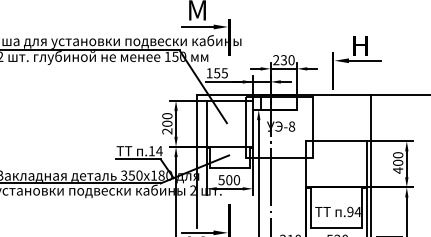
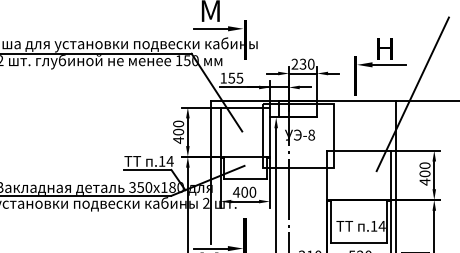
line: (386, 88) -> (412, 94), added
text: (167, 130) -> (178, 139), 200 -> 400
text: (221, 180) -> (236, 192), 500 -> 400
text: (349, 211) -> (373, 225), .94 -> .14

